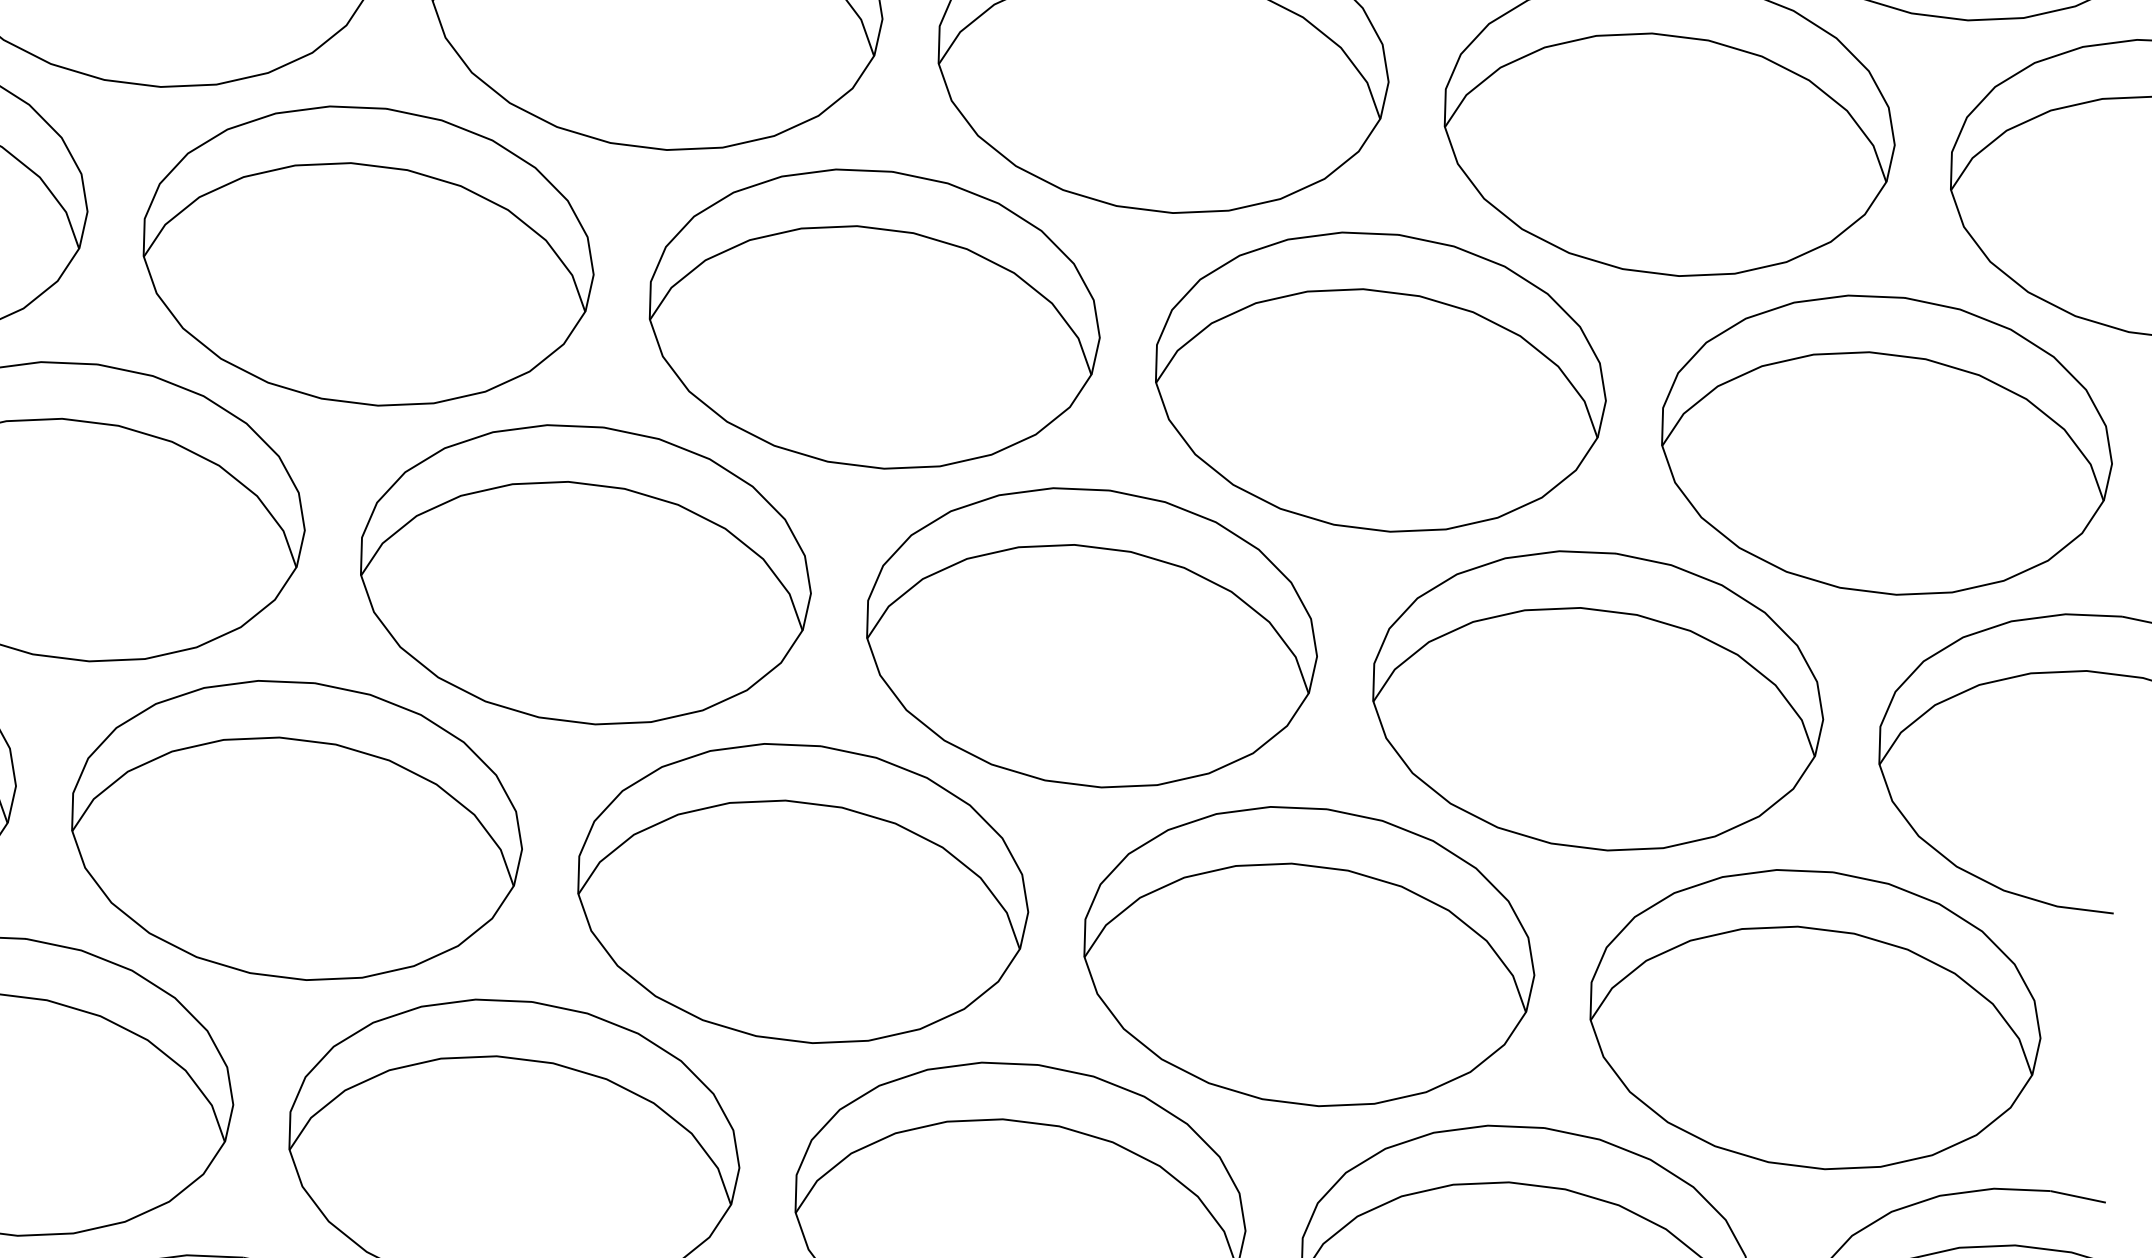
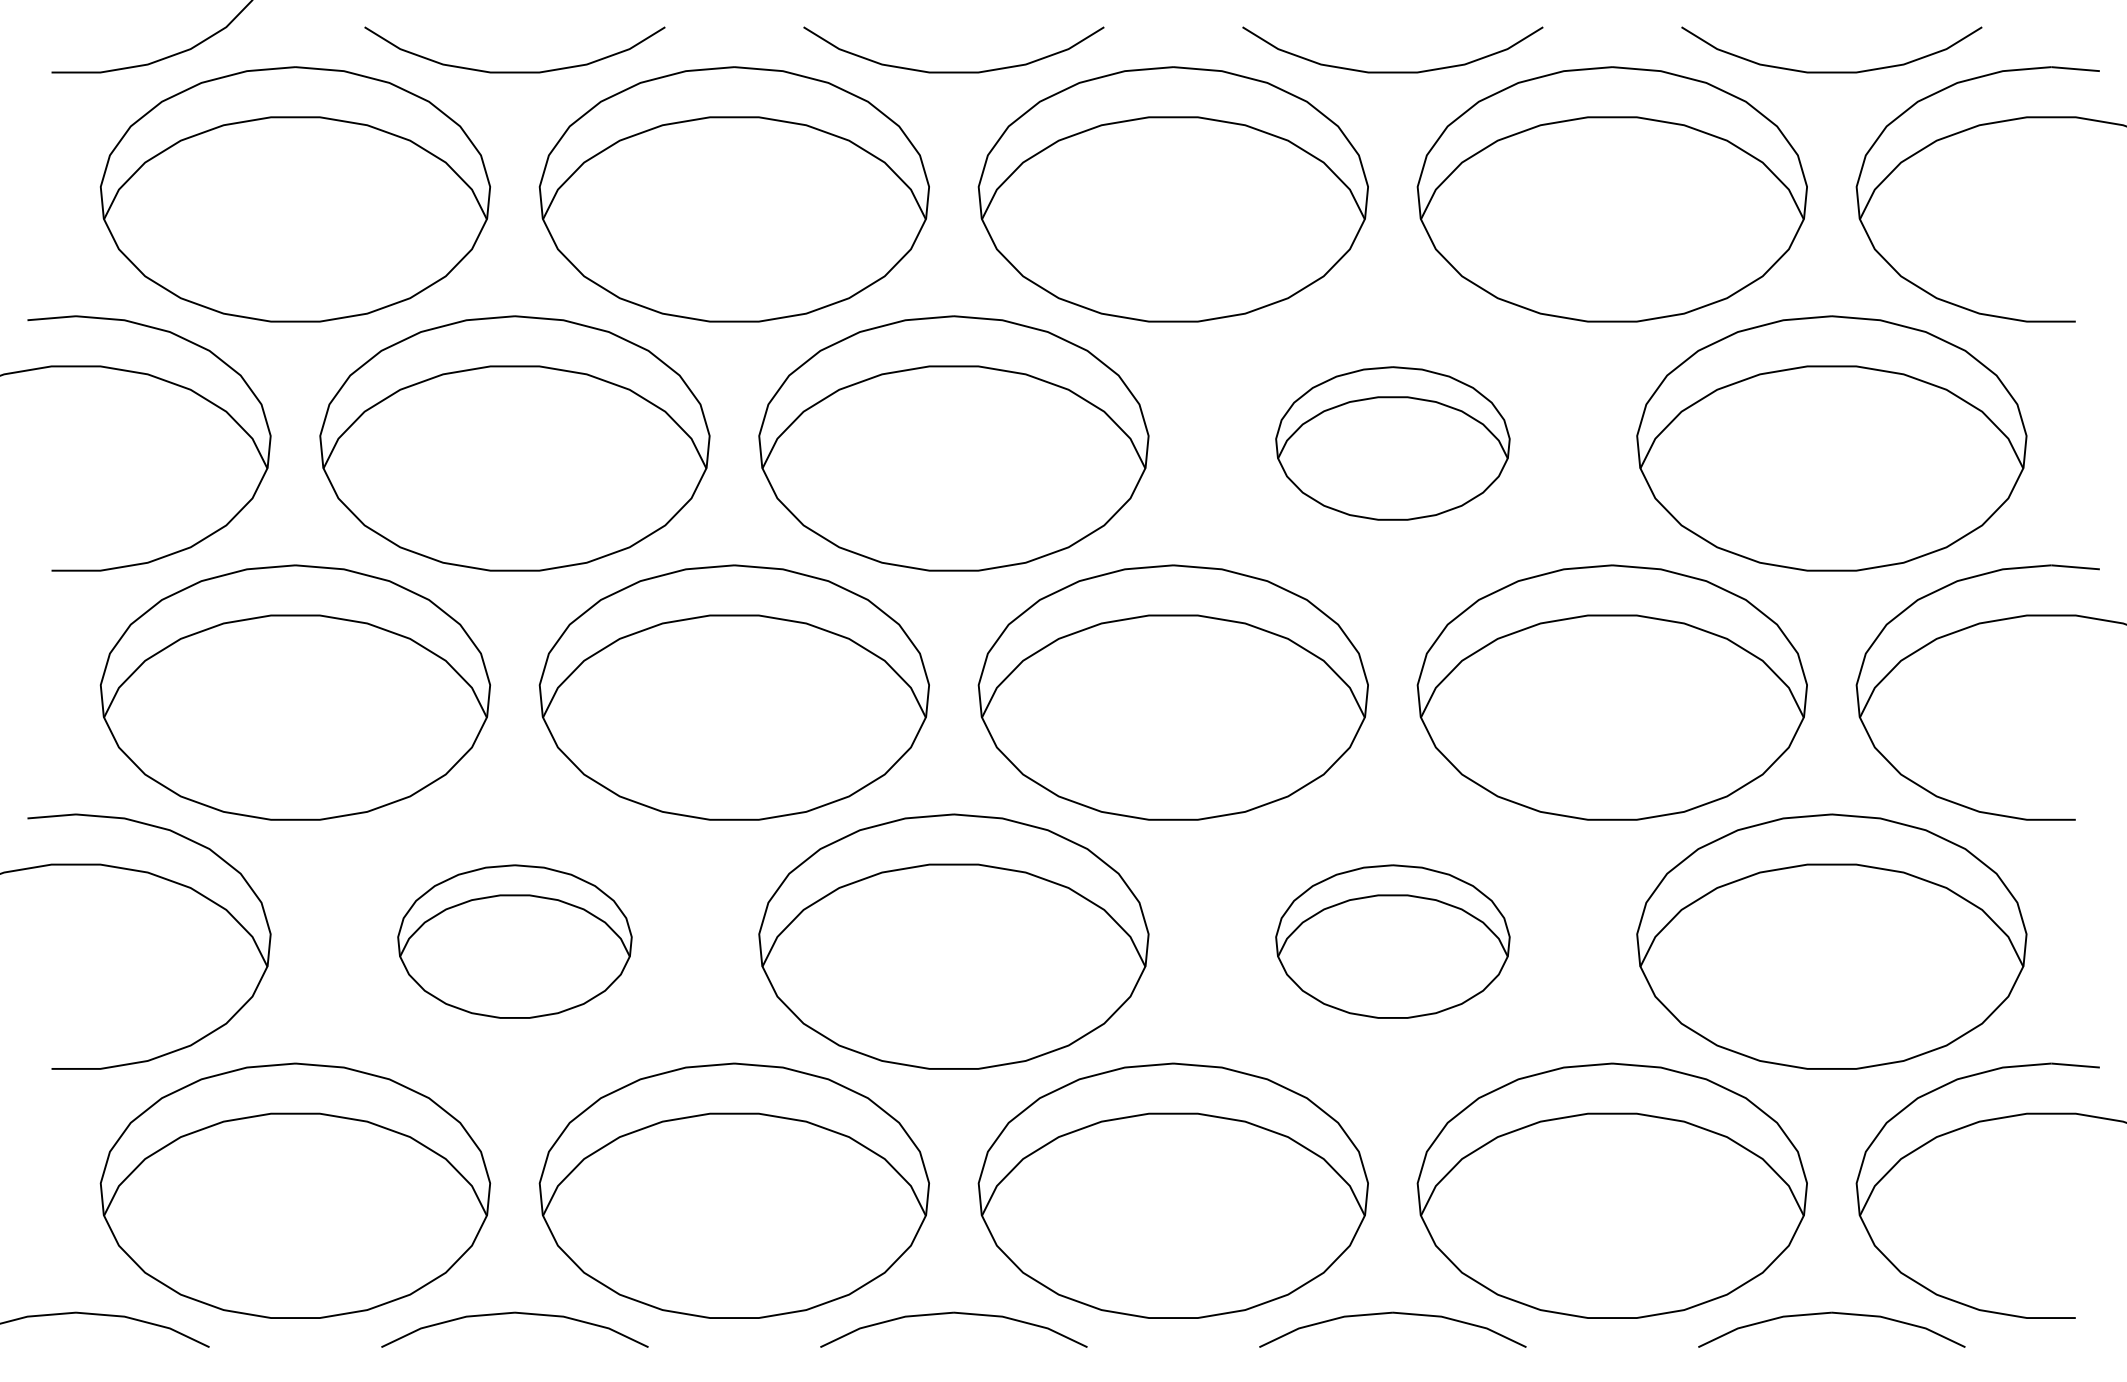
part: (1379, 381) -> (1392, 443), size x0.6
part: (296, 829) -> (514, 941), size x0.6
part: (1308, 955) -> (1392, 941), size x0.6

